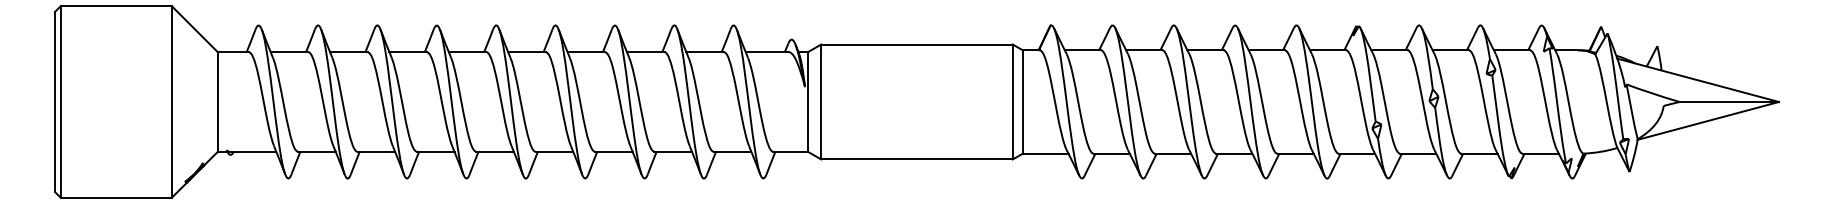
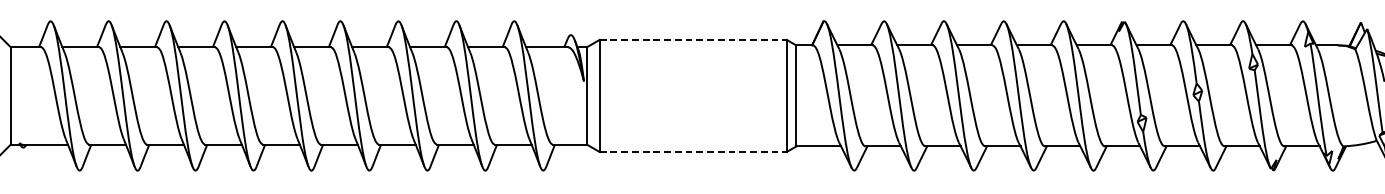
line: (917, 44) -> (693, 39), solid -> dashed
line: (917, 159) -> (693, 152), solid -> dashed

